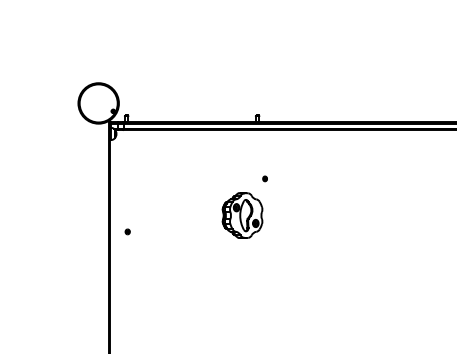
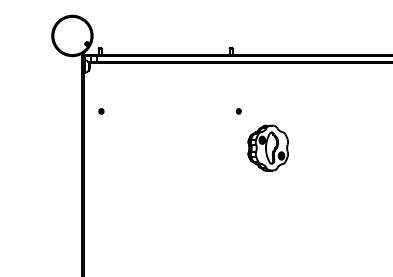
part: (242, 215) -> (268, 148), moved
part: (127, 231) -> (101, 111), moved

